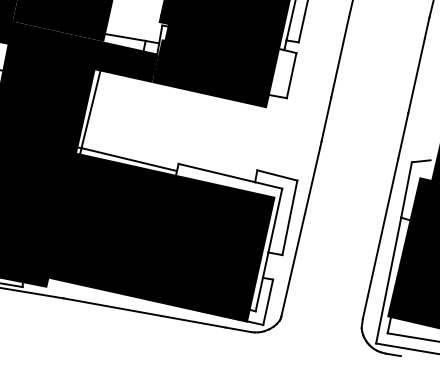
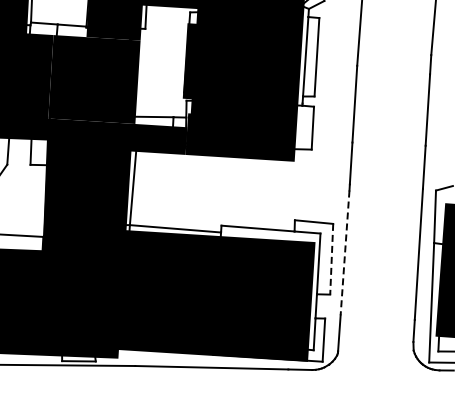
line: (305, 212) -> (345, 252), solid -> dashed
line: (289, 218) -> (331, 259), solid -> dashed

